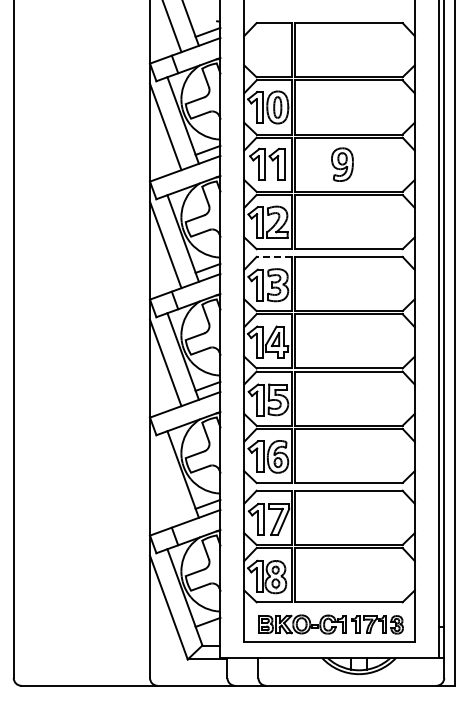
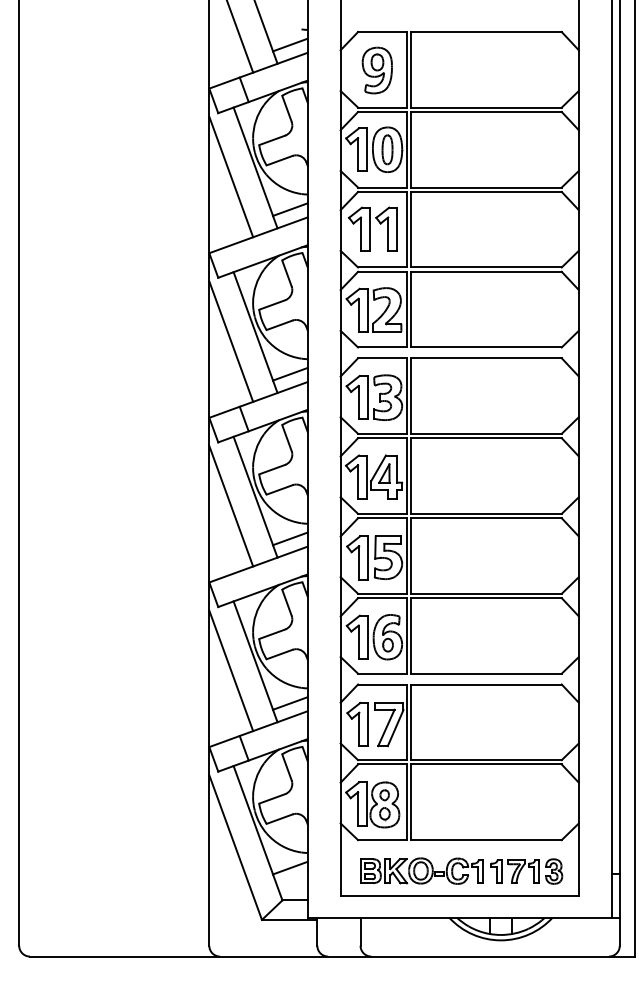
part: (342, 164) -> (377, 70), moved
line: (273, 256) -> (381, 357), dashed -> solid
line: (165, 480) -> (230, 670), added

